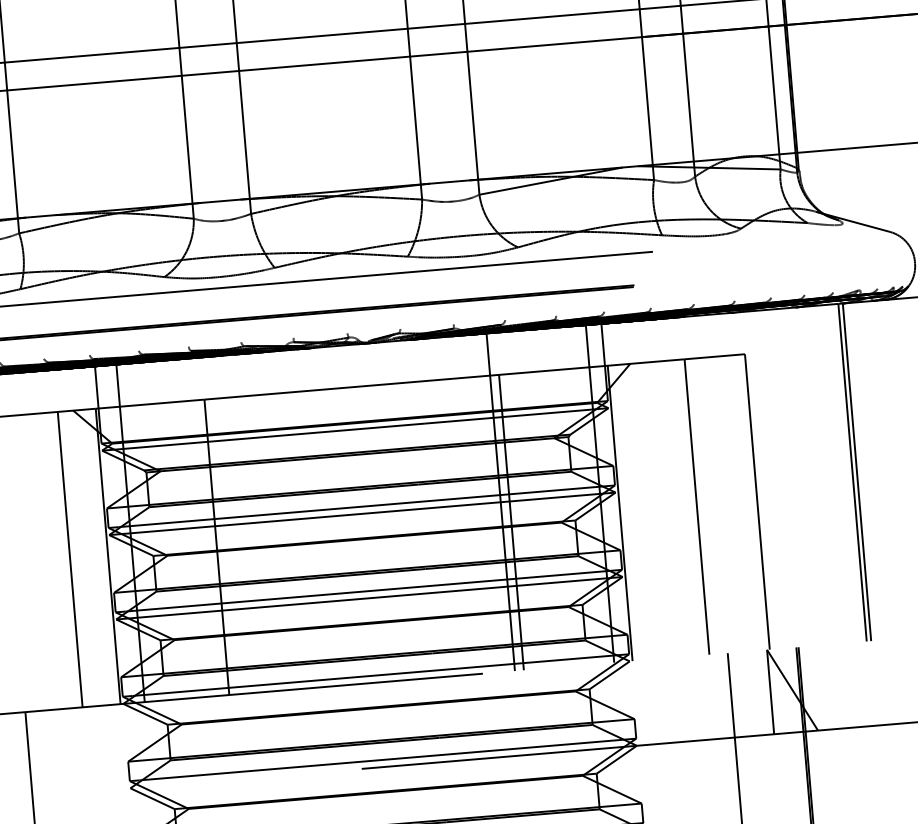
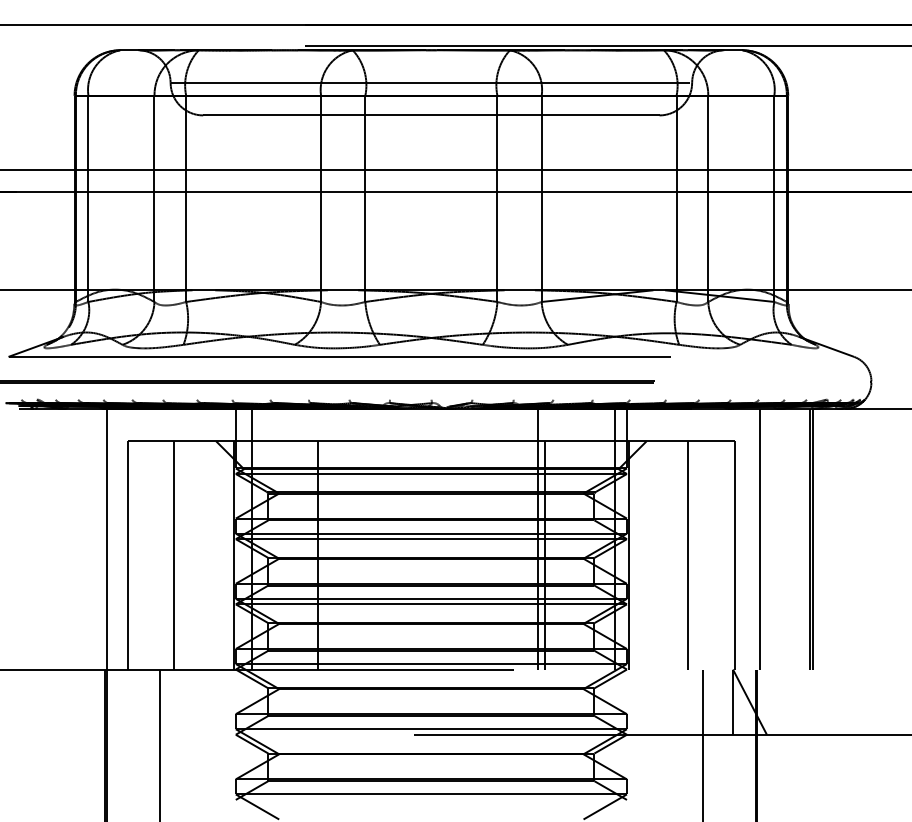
line: (788, 477) -> (760, 538), added
line: (70, 559) -> (174, 555), moved

